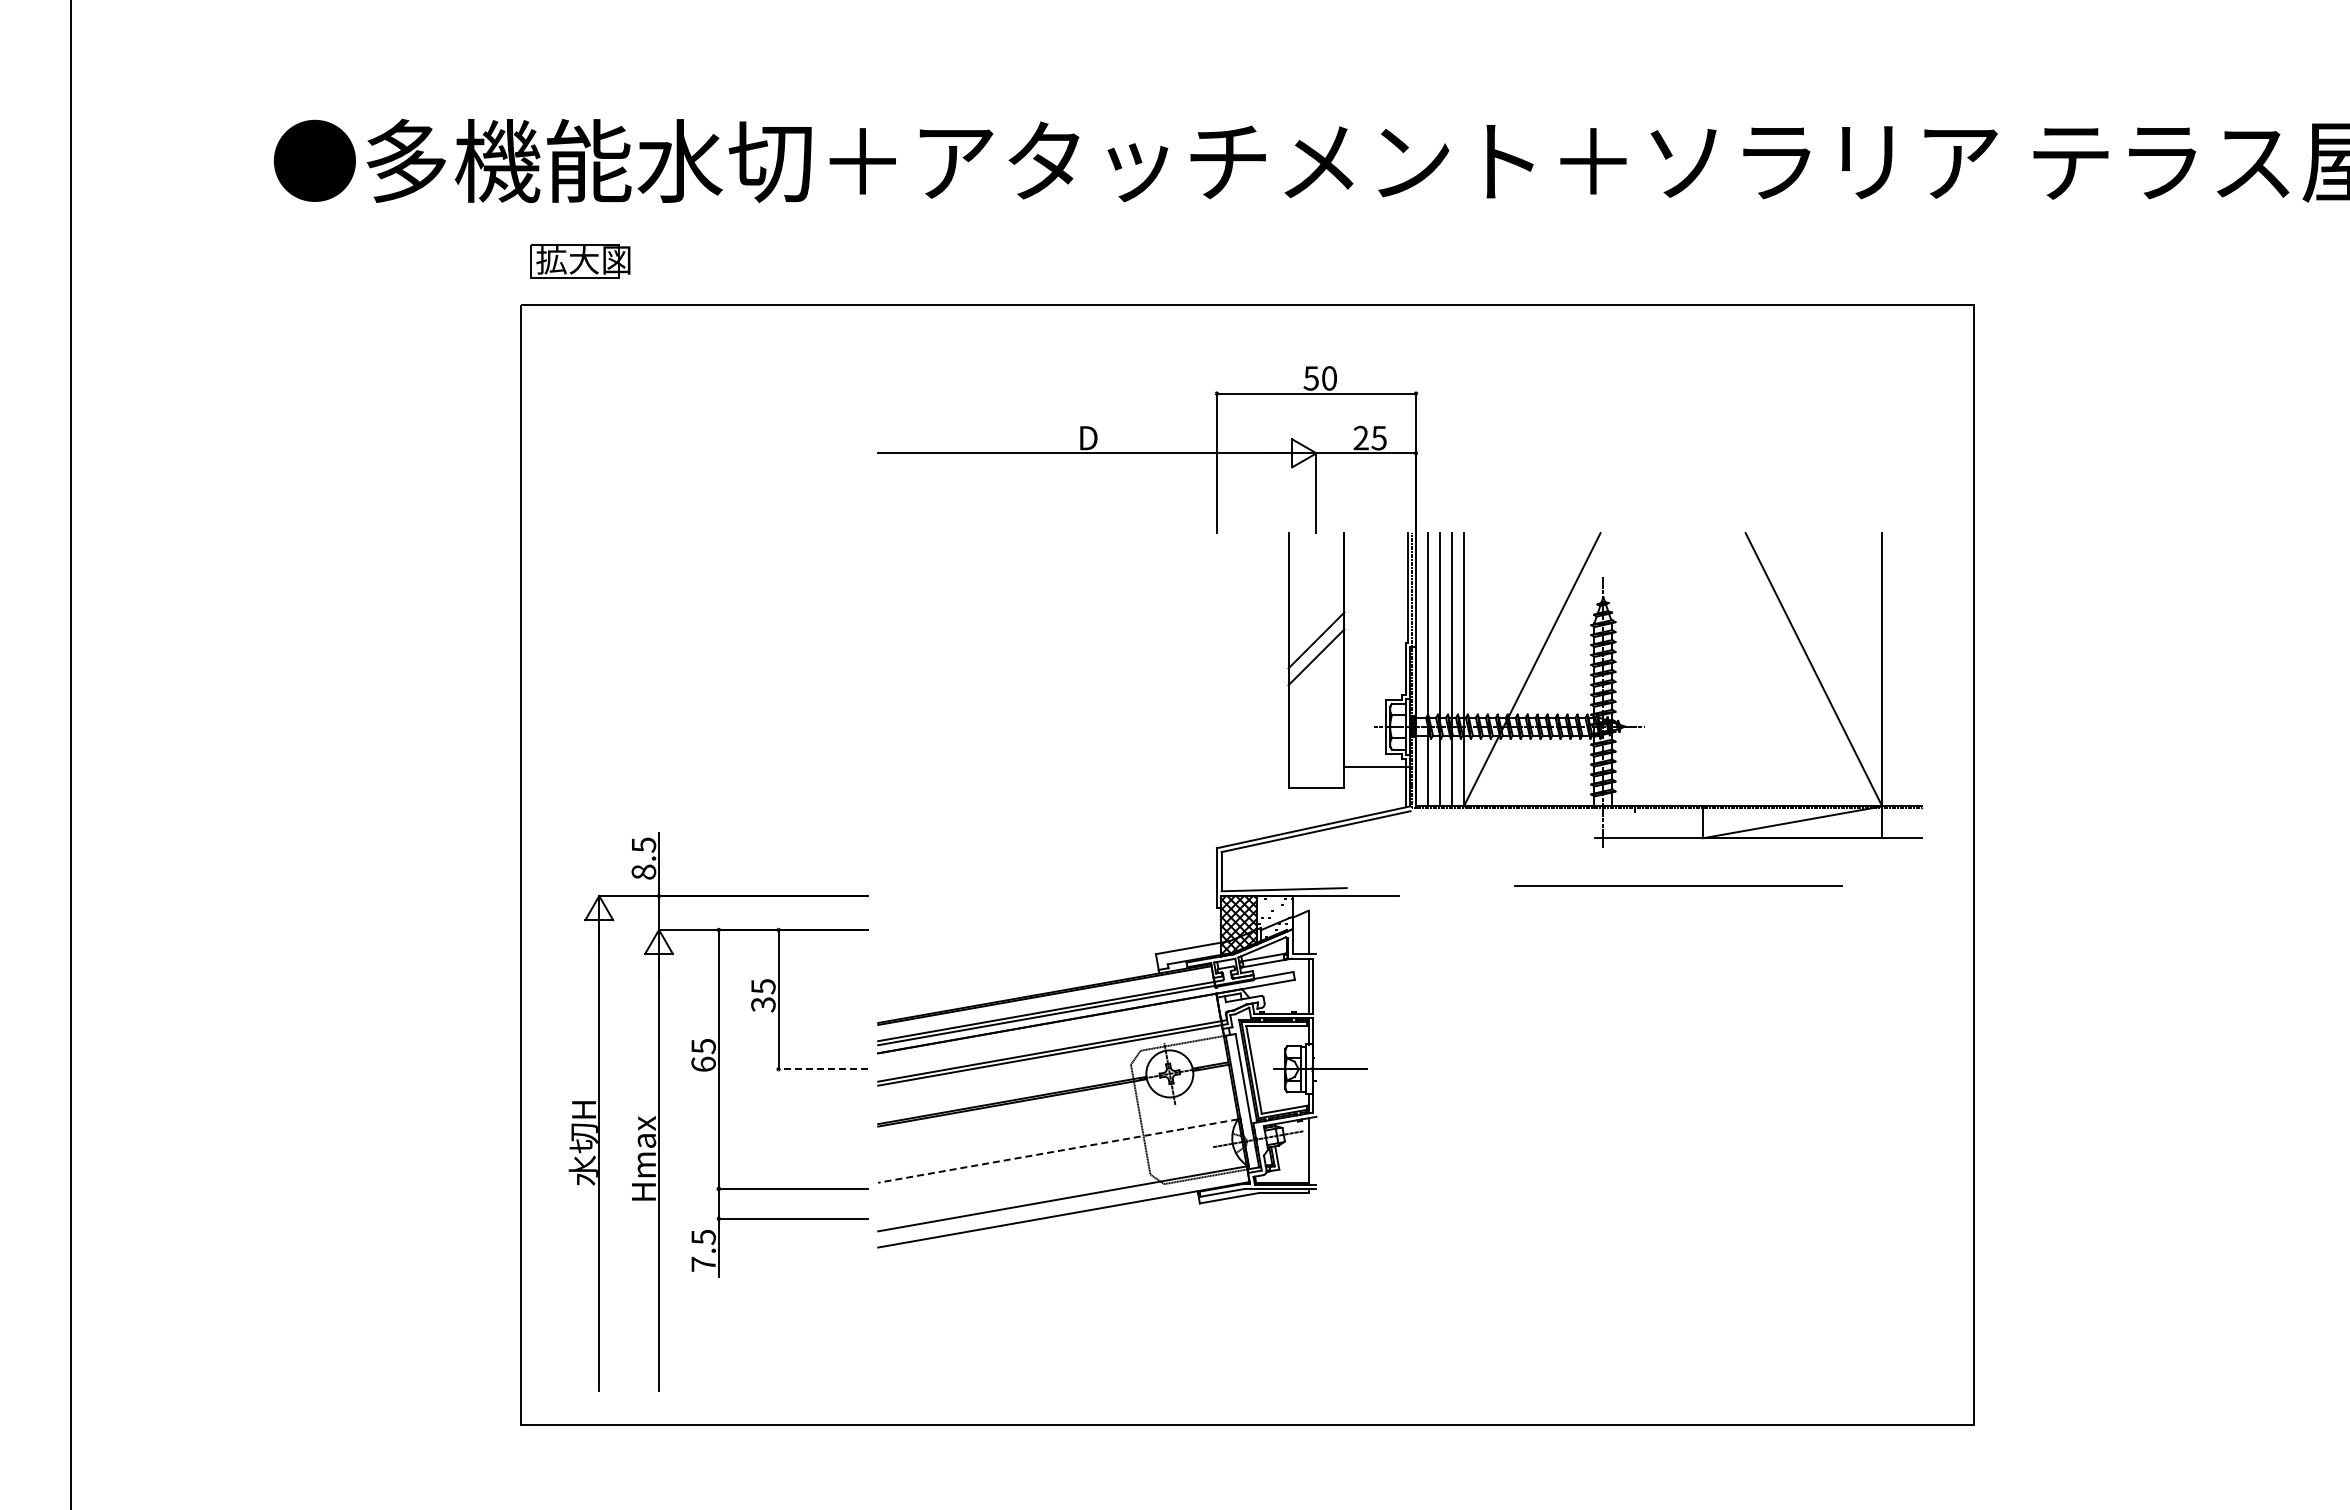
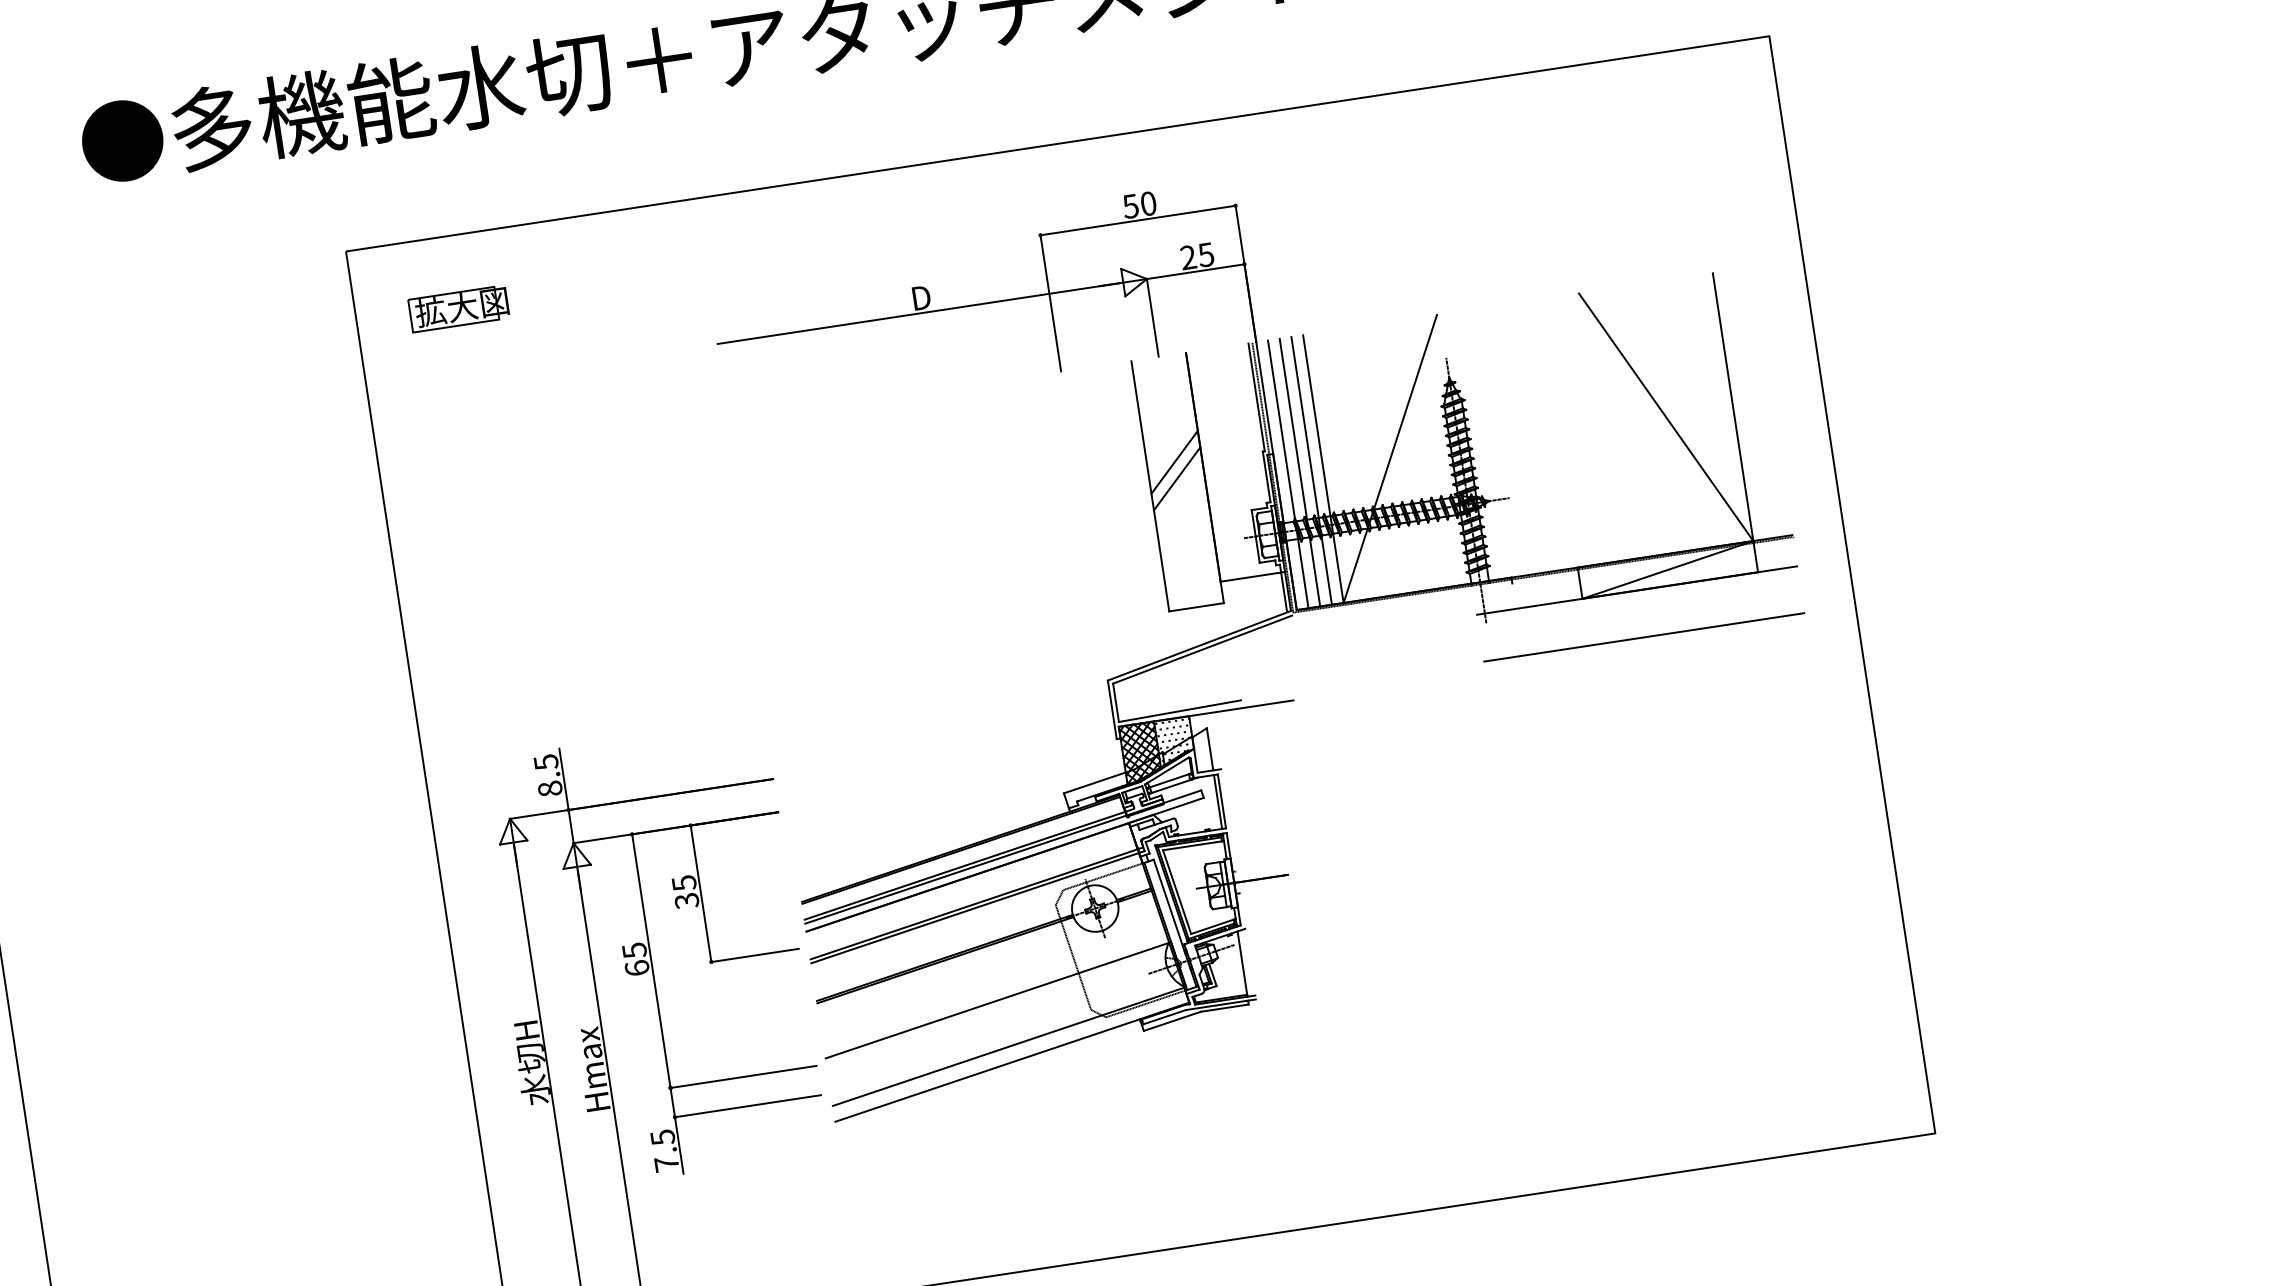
part: (580, 261) -> (459, 309), moved
line: (1678, 885) -> (1643, 636), moved
line: (823, 1069) -> (755, 955), dashed -> solid
line: (1058, 1151) -> (997, 1001), dashed -> solid

